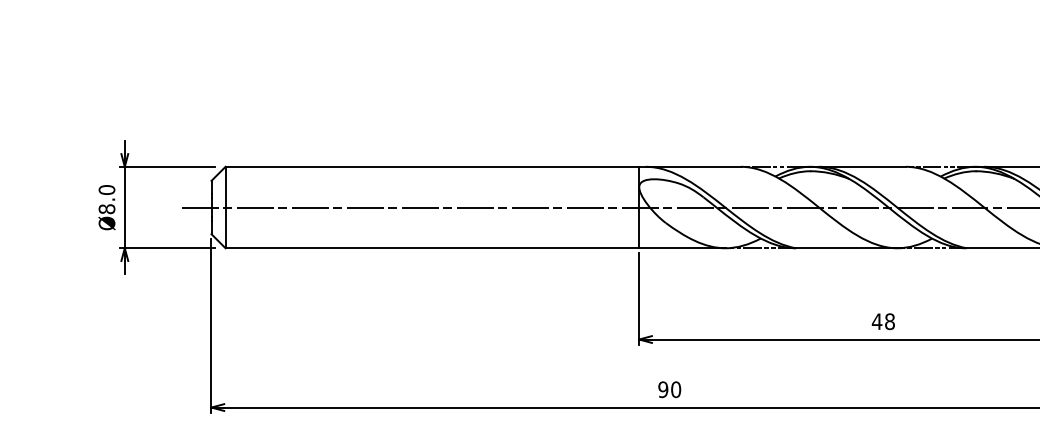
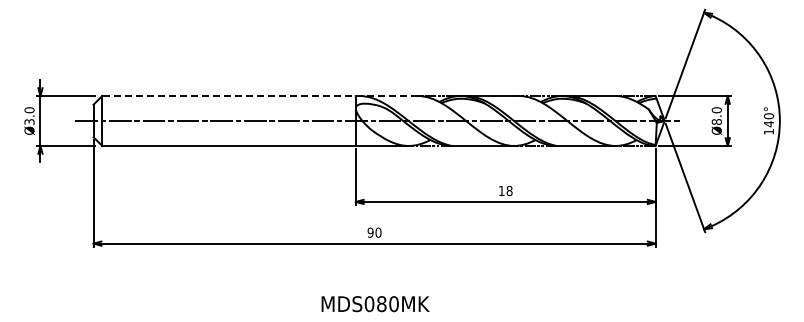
line: (483, 167) -> (260, 96), solid -> dashed
text: (106, 208) -> (29, 121), Ø8.0 -> Ø3.0
text: (876, 320) -> (501, 190), 48 -> 18

